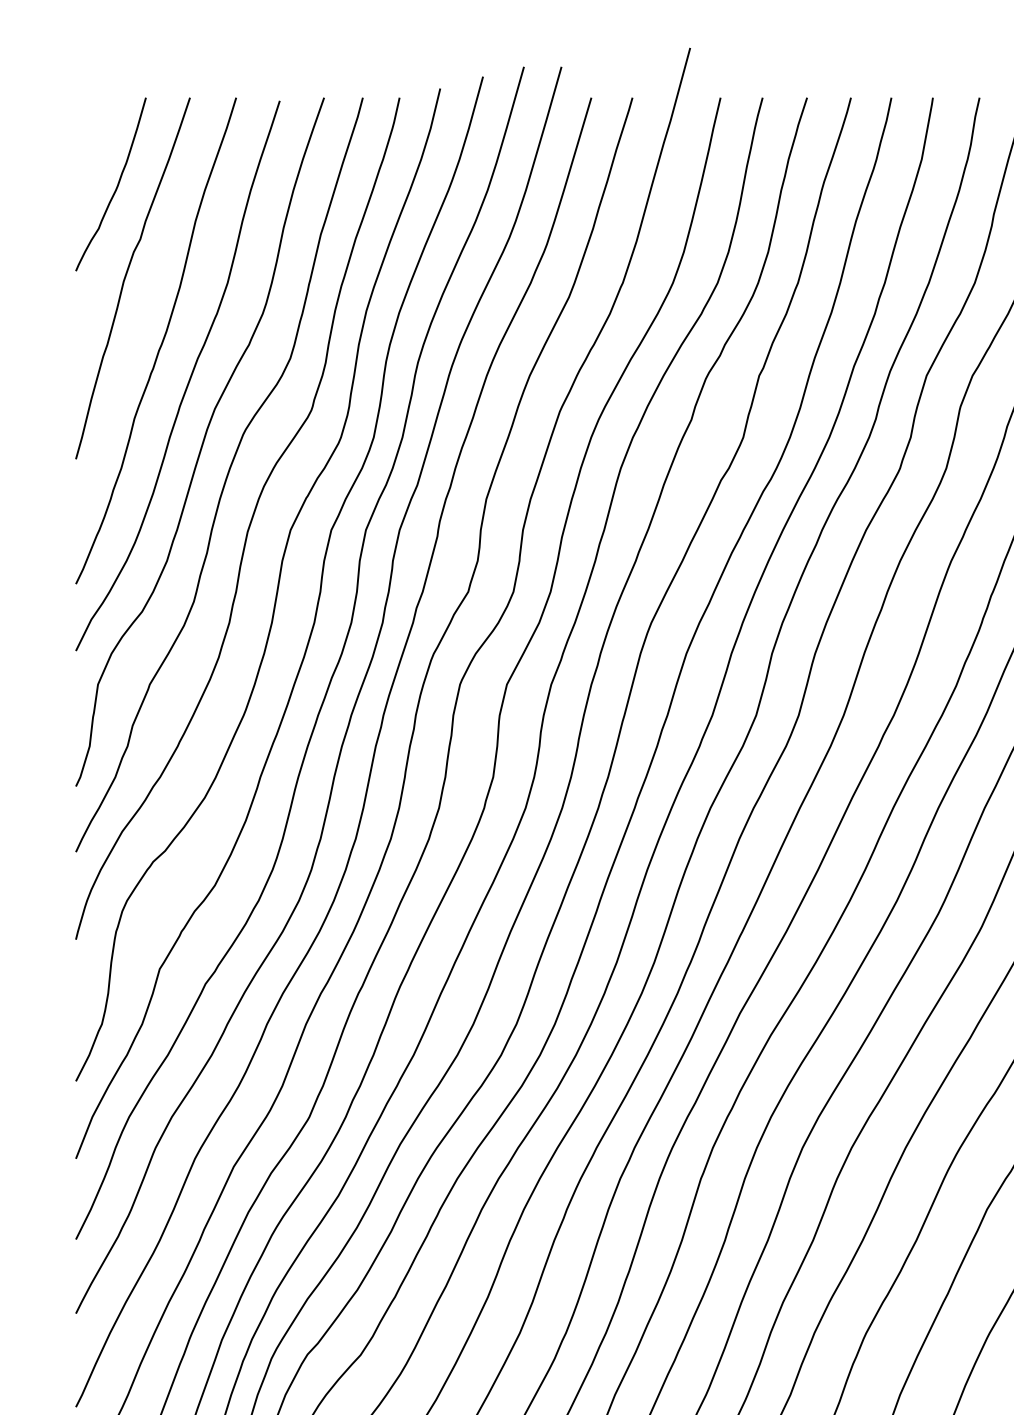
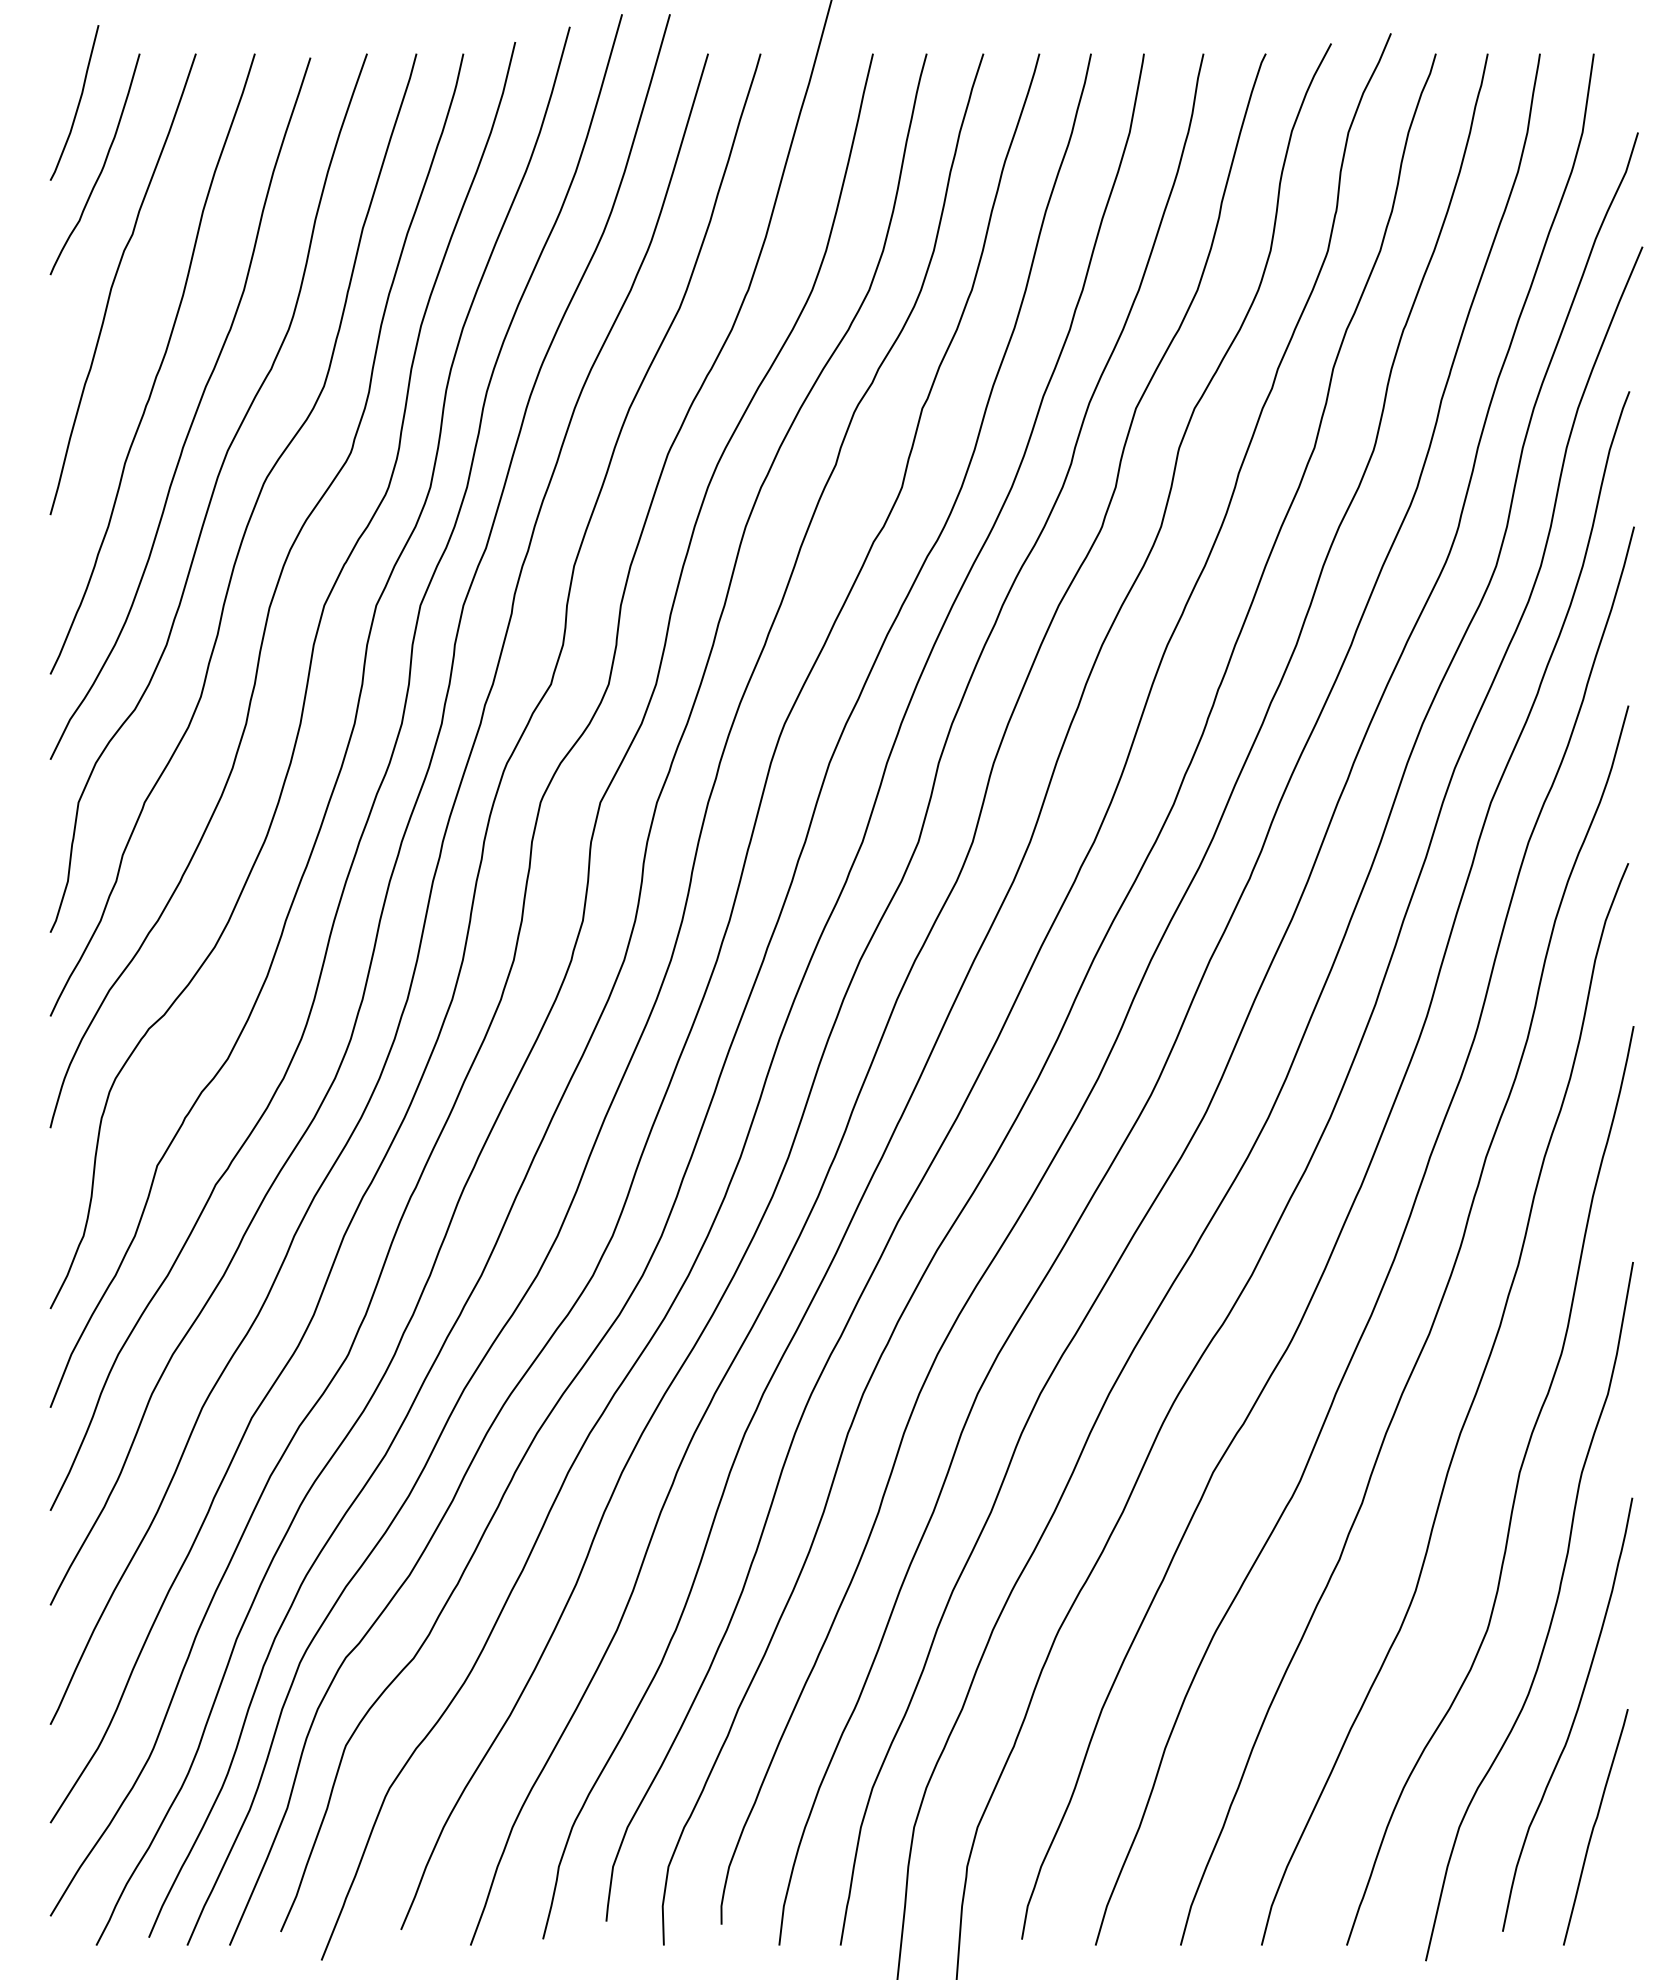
curve: (97, 137) -> (77, 104), added

